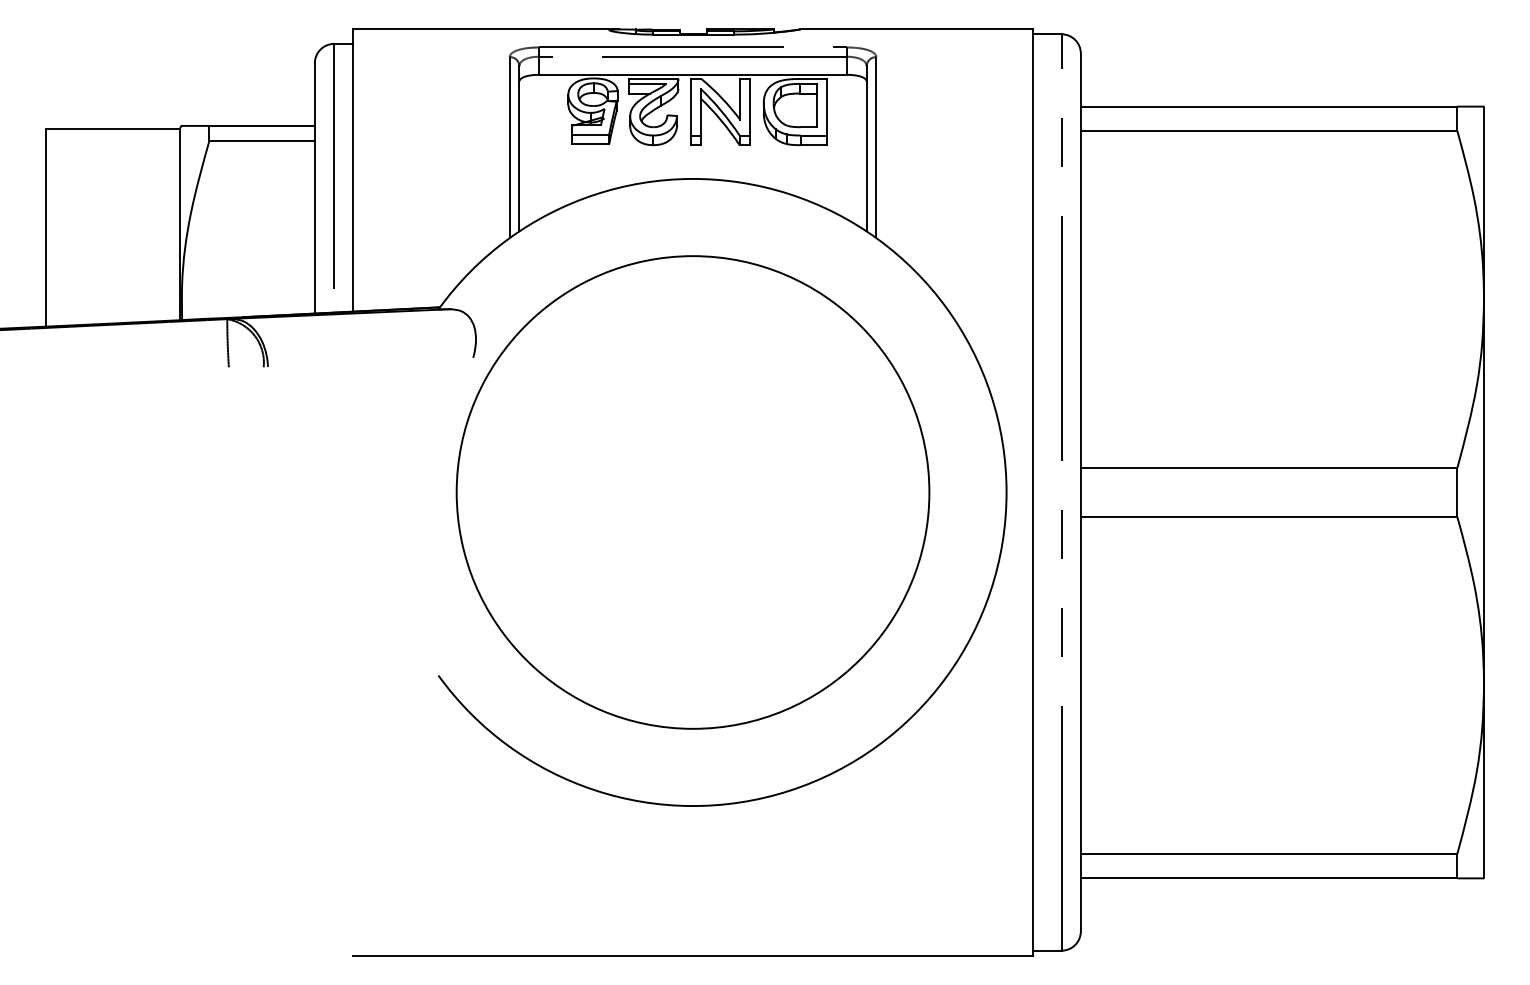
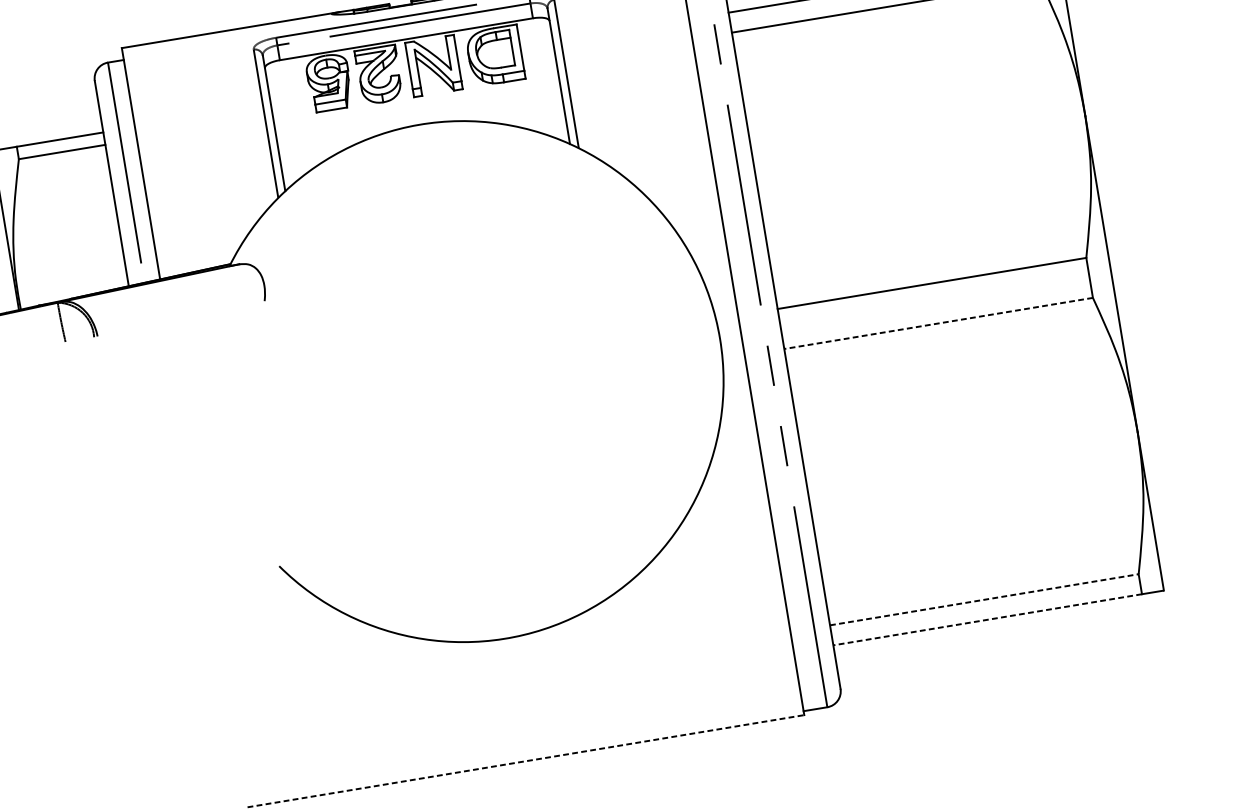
circle: (692, 492) -> (462, 381), removed
line: (1268, 516) -> (938, 323), solid -> dashed
line: (1269, 853) -> (984, 599), solid -> dashed
line: (1268, 878) -> (987, 619), solid -> dashed
line: (693, 955) -> (526, 761), solid -> dashed

